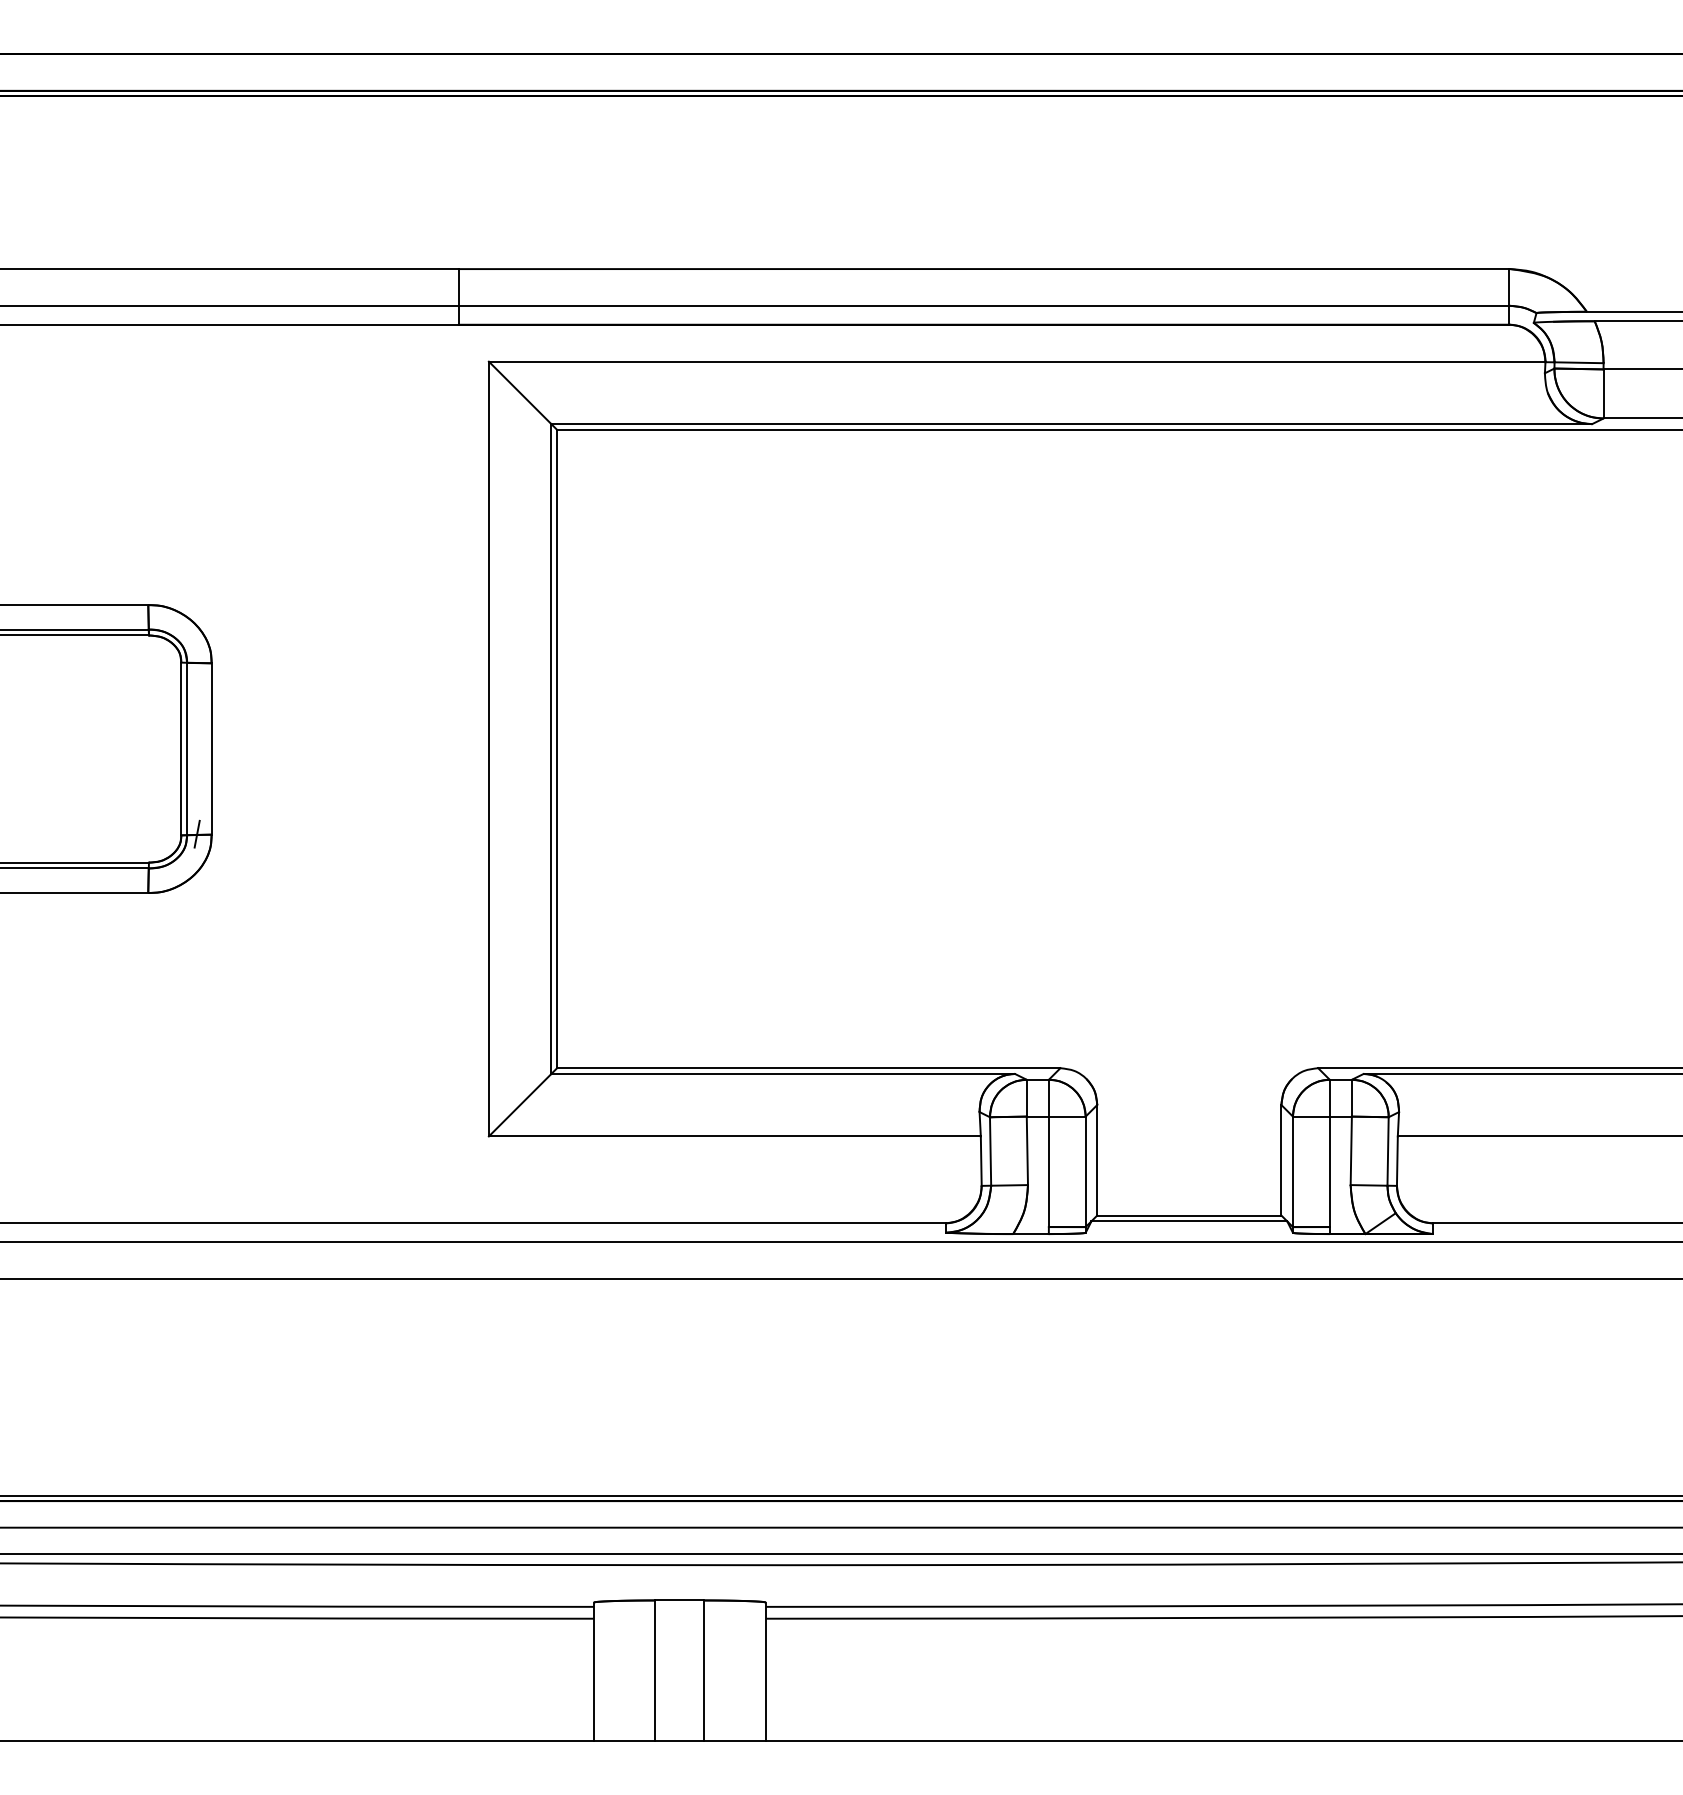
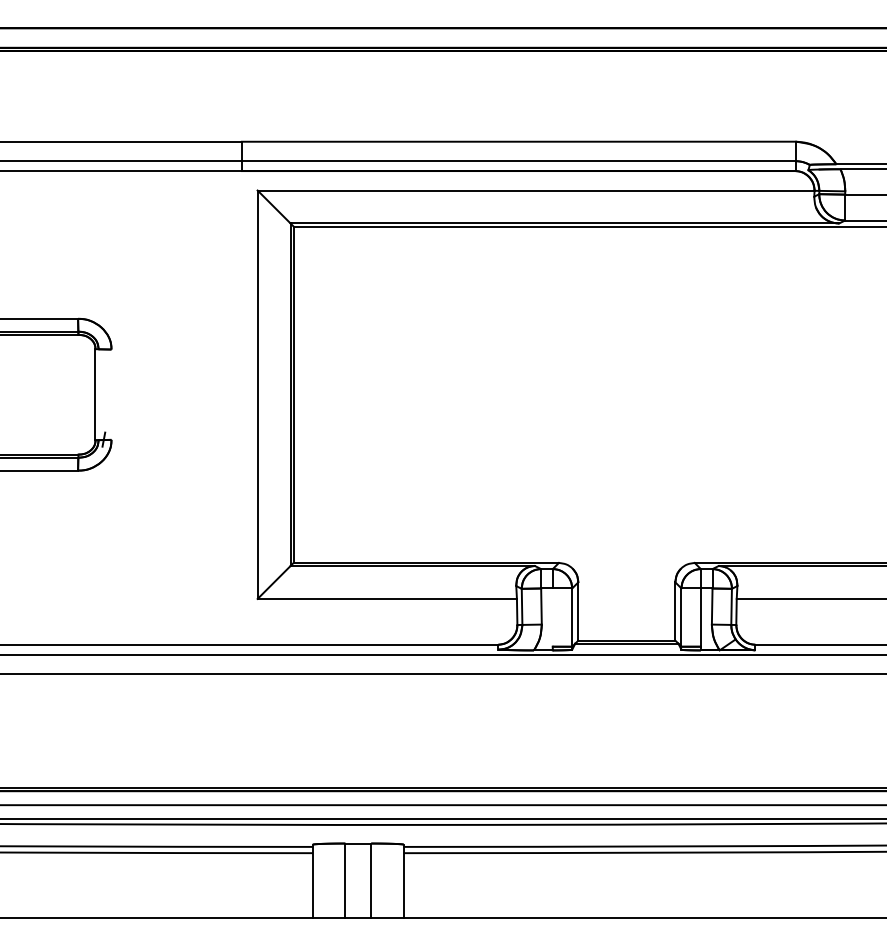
line: (187, 748) -> (98, 394), removed
line: (211, 748) -> (111, 394), removed
line: (1048, 1171) -> (552, 617), removed

